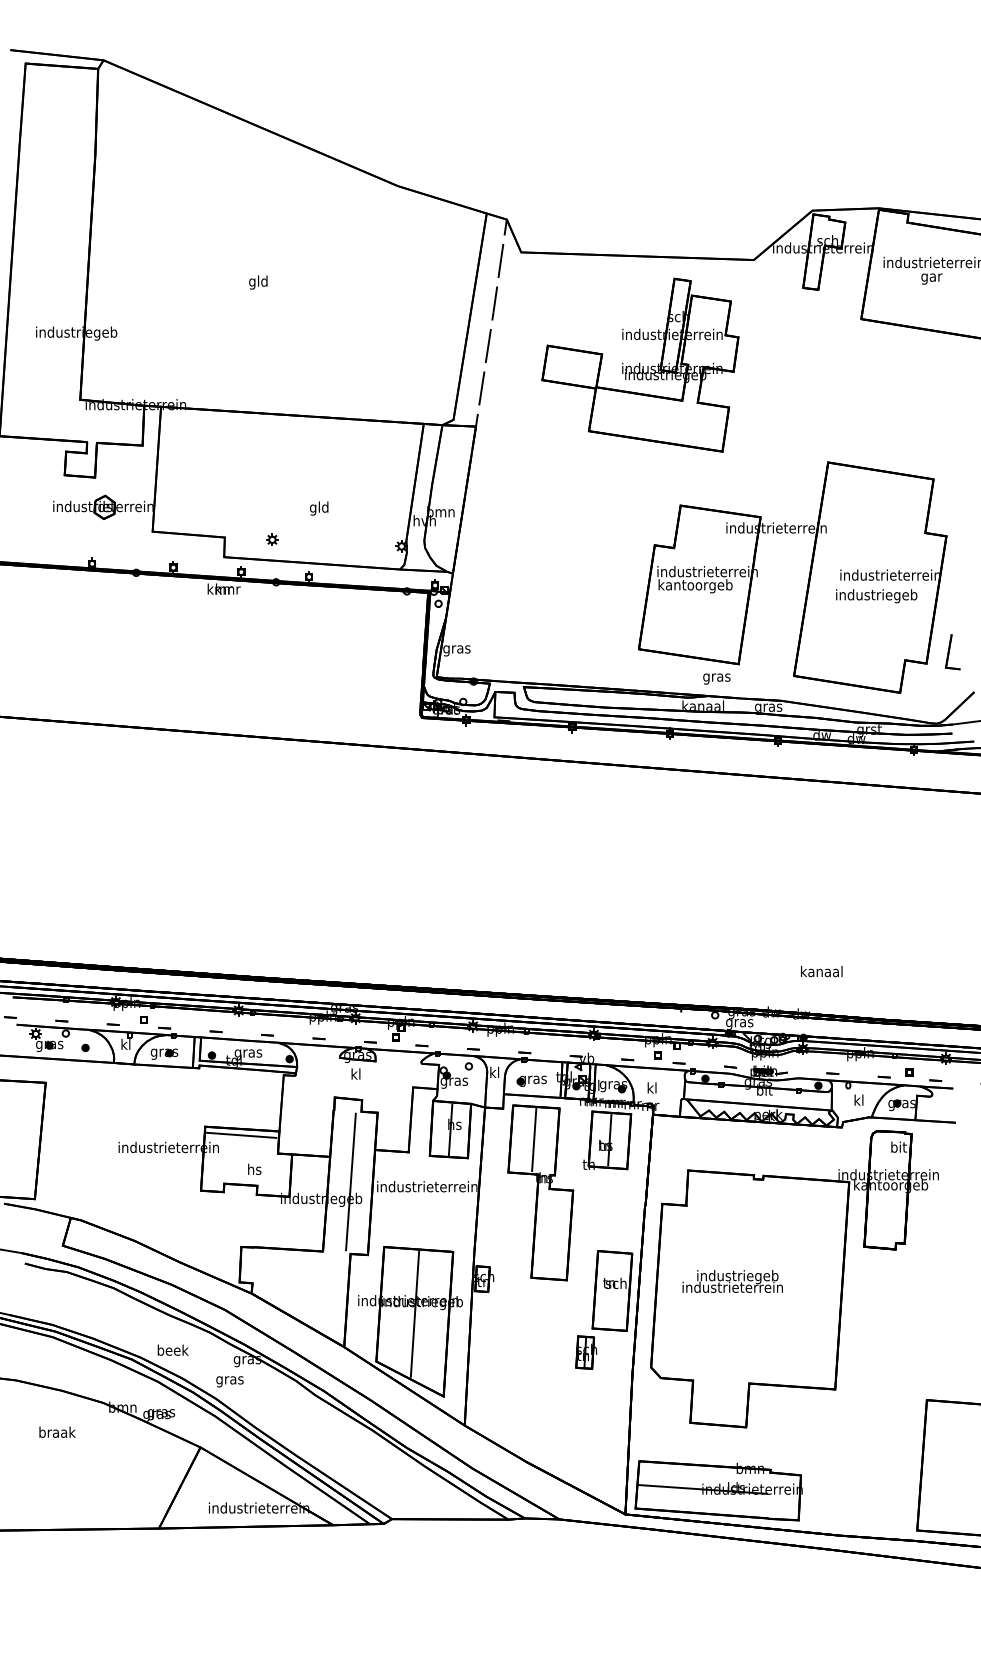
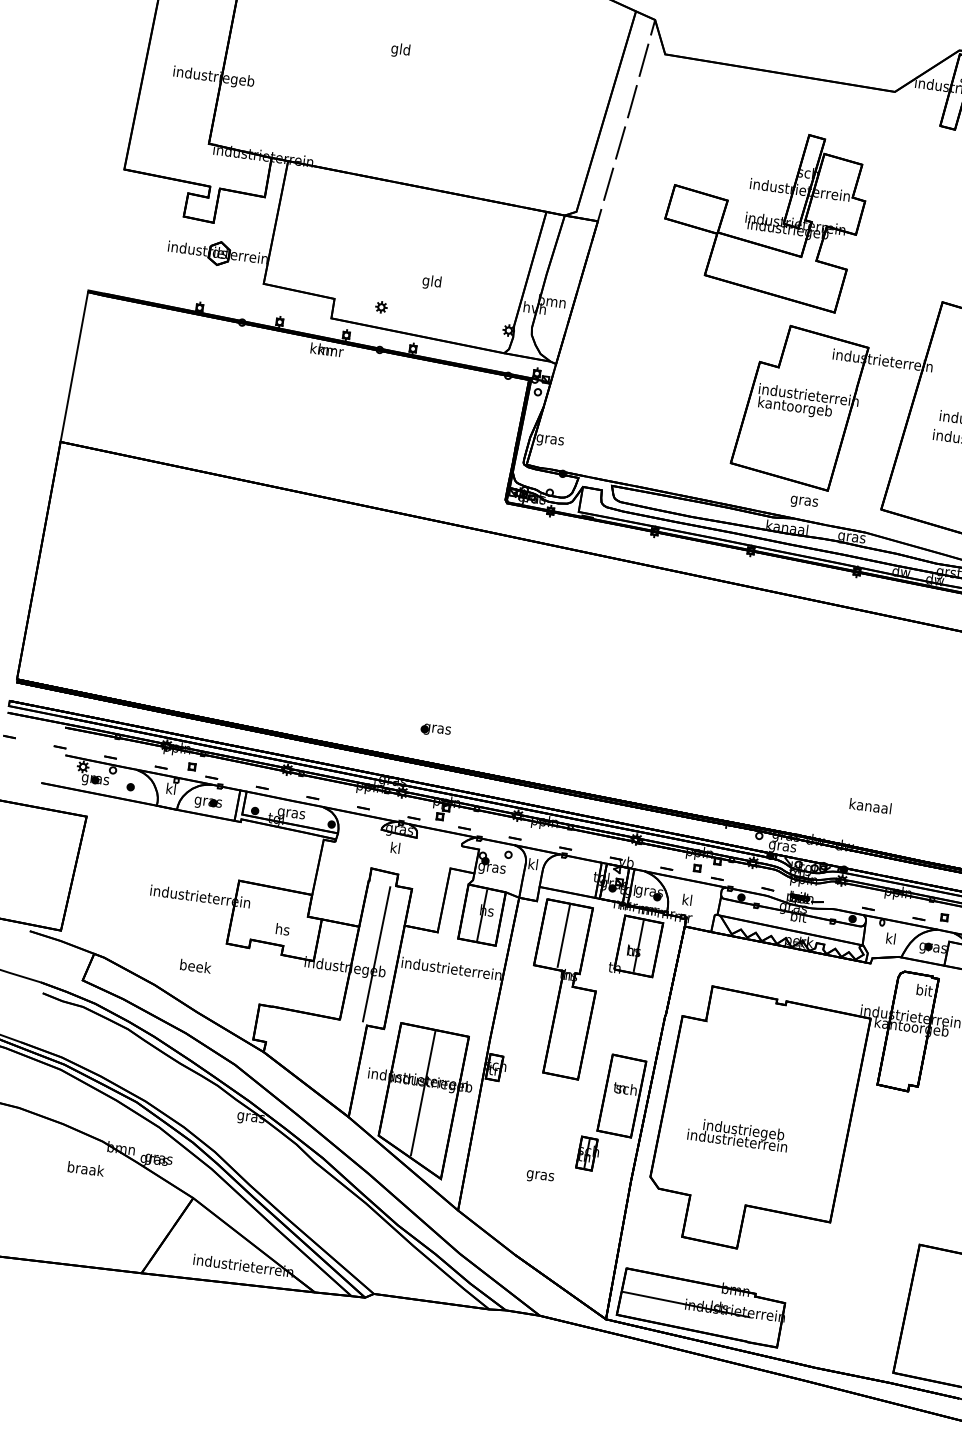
part: (640, 364) -> (764, 215), moved
part: (531, 1080) -> (435, 729), moved
line: (241, 1134) -> (274, 893), removed
text: (732, 1281) -> (737, 1134), moved
text: (172, 1349) -> (195, 965), moved
text: (229, 1381) -> (539, 1176), moved
text: (57, 1431) -> (86, 1168), moved

